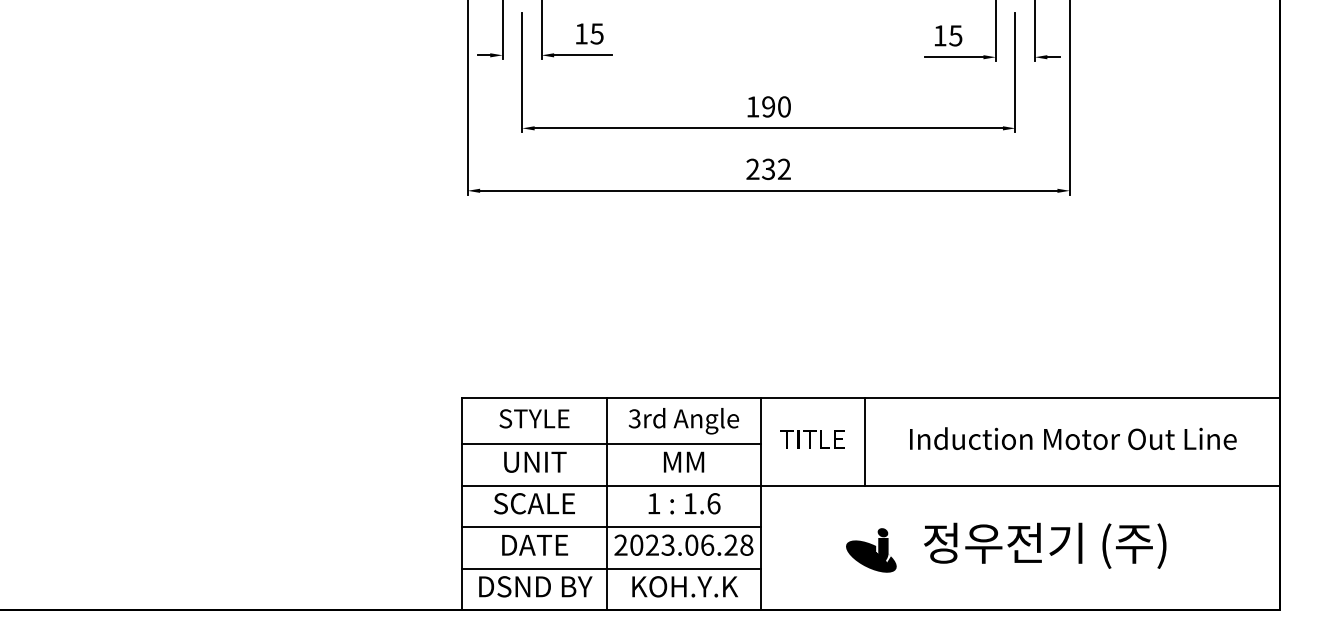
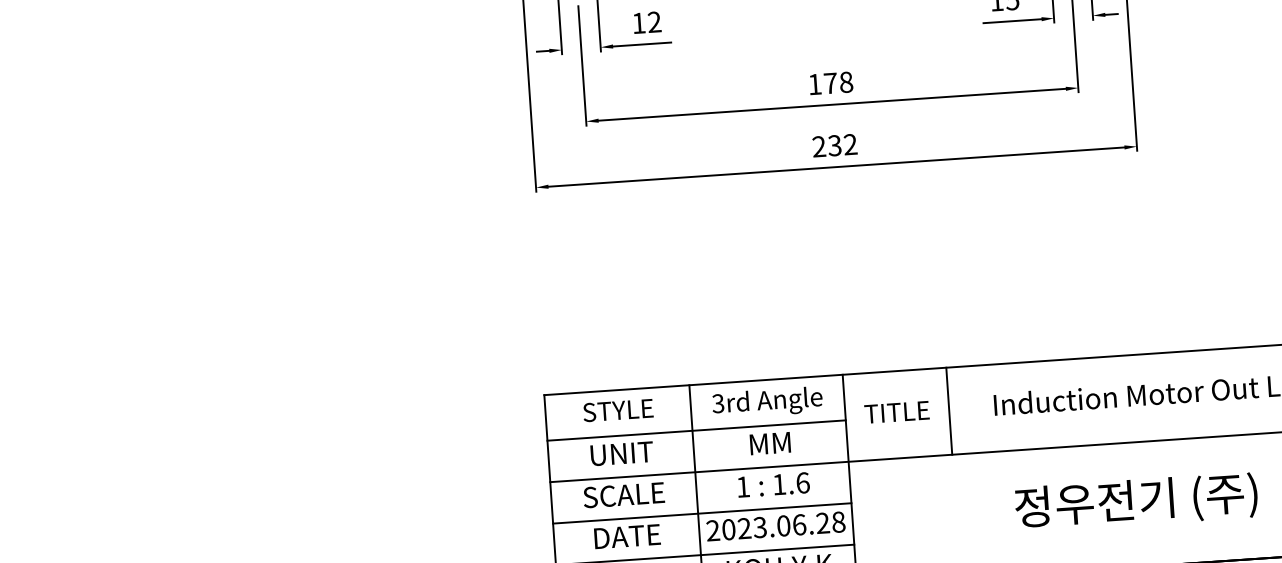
text: (596, 33) -> (653, 21), 15 -> 12
text: (776, 106) -> (838, 82), 190 -> 178
part: (871, 550) -> (963, 518), removed

